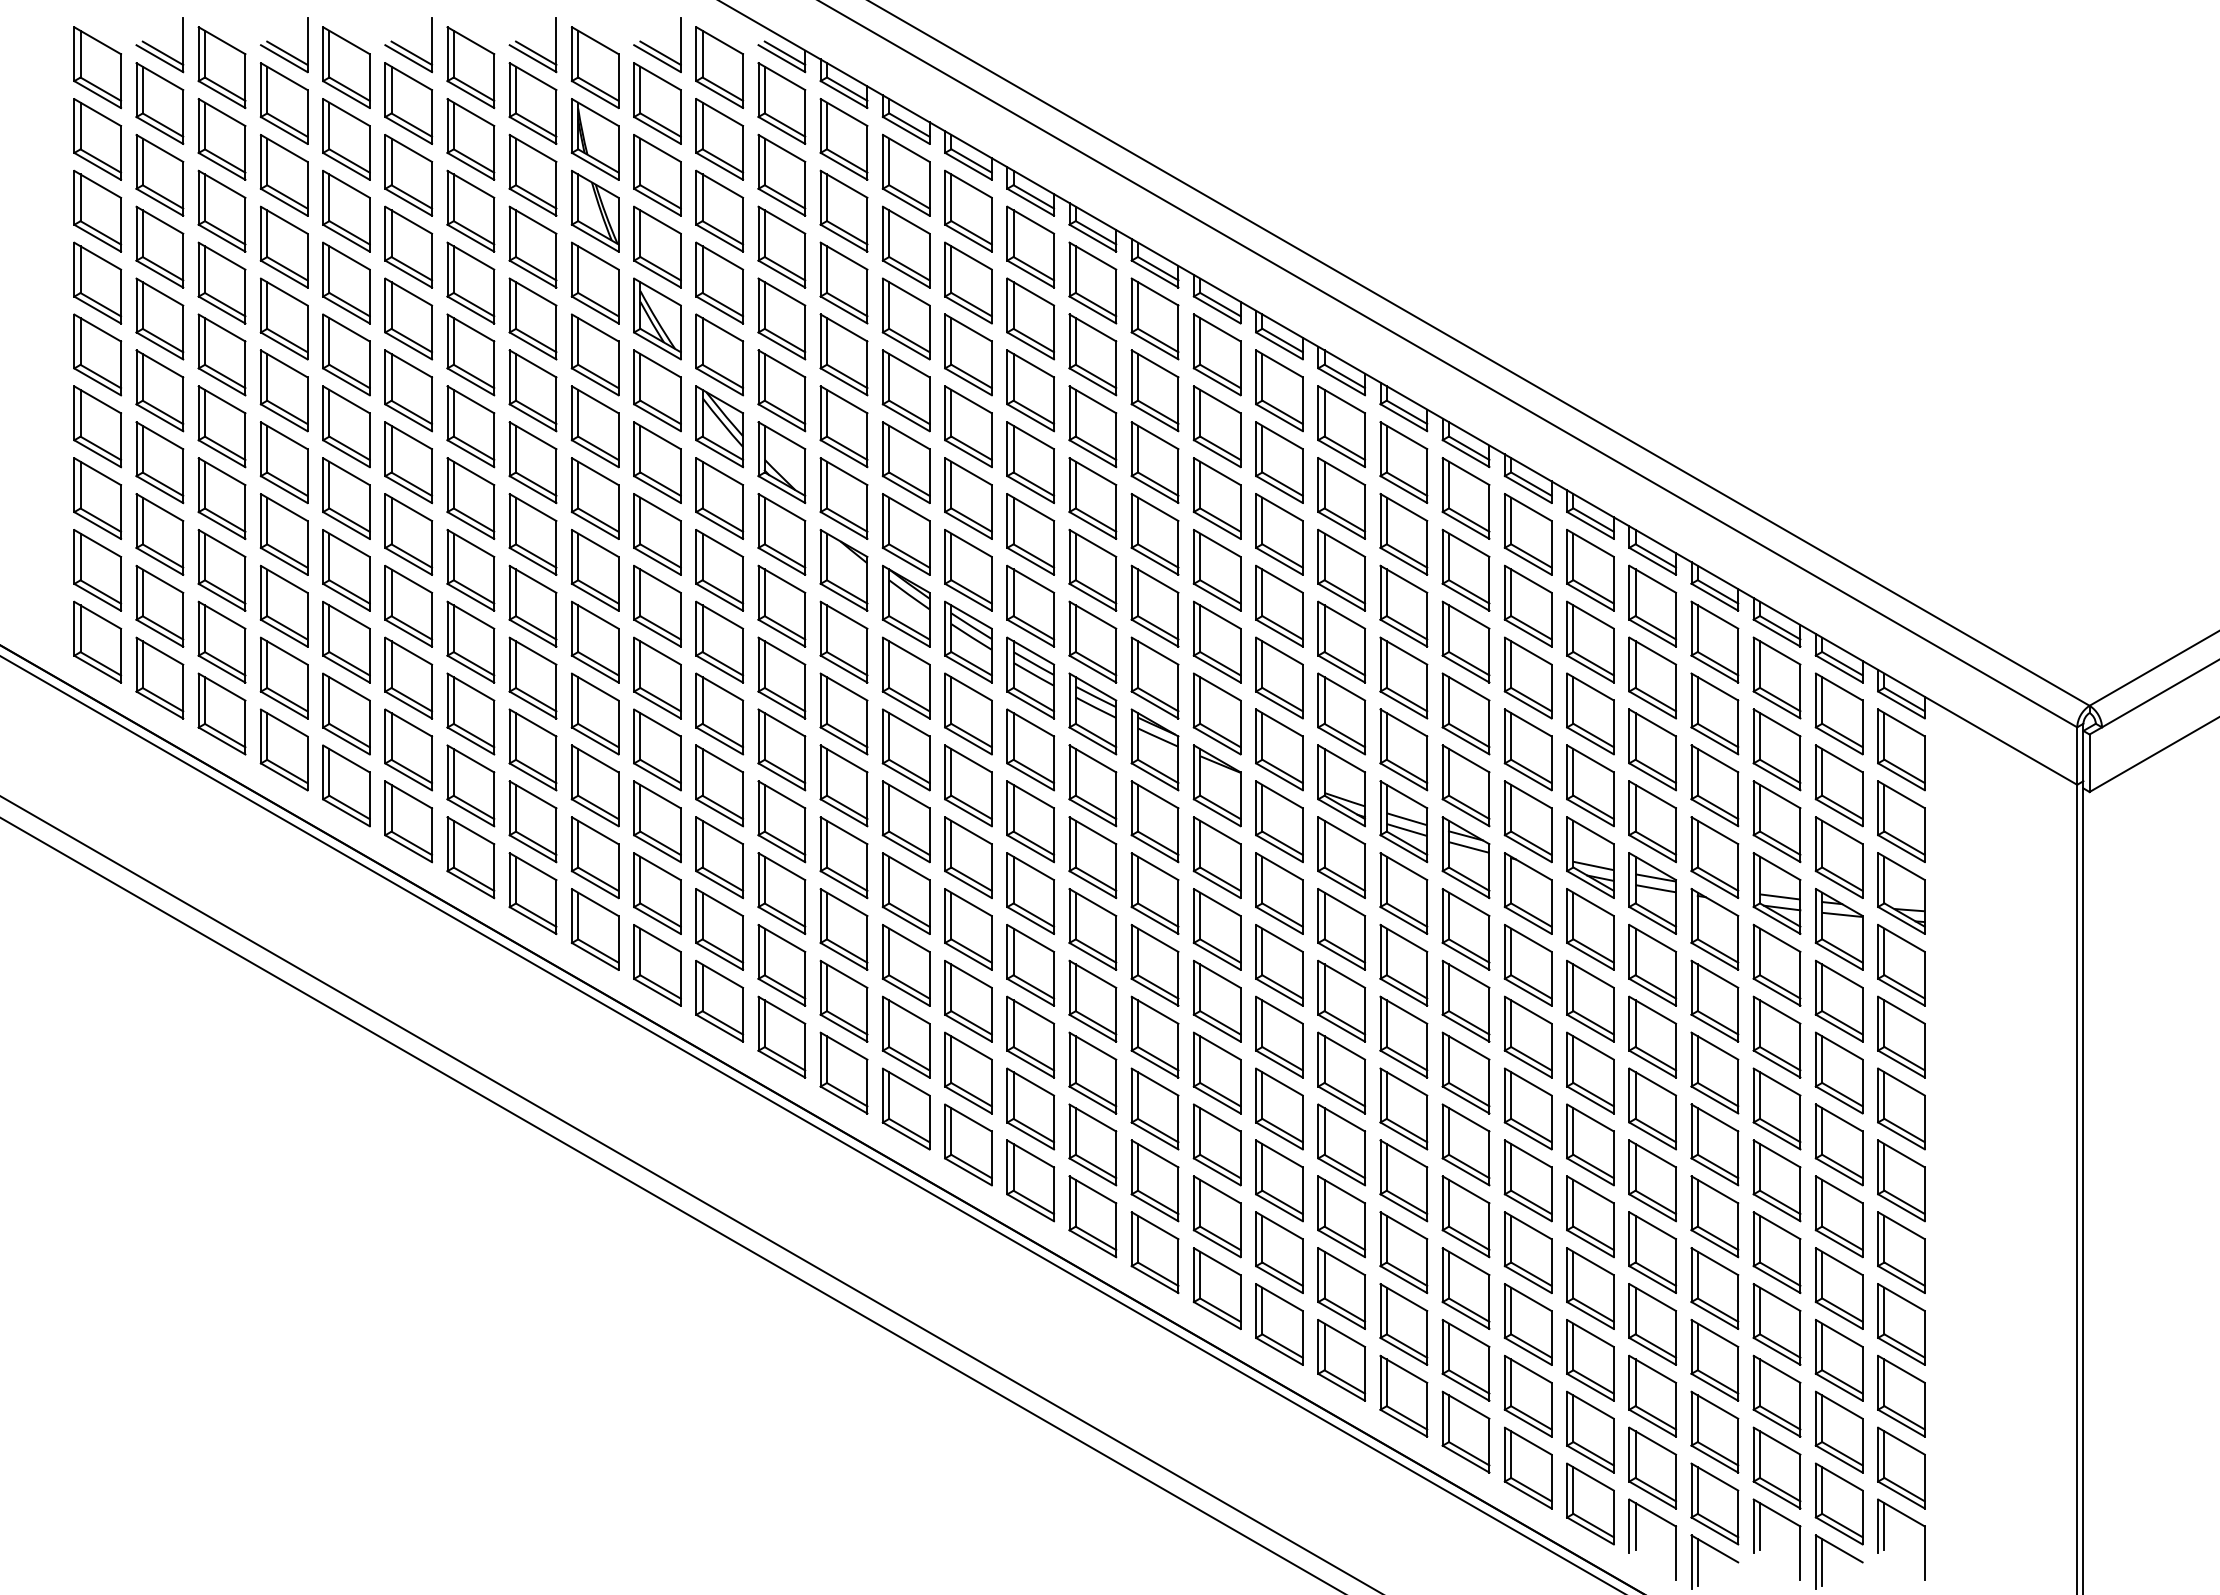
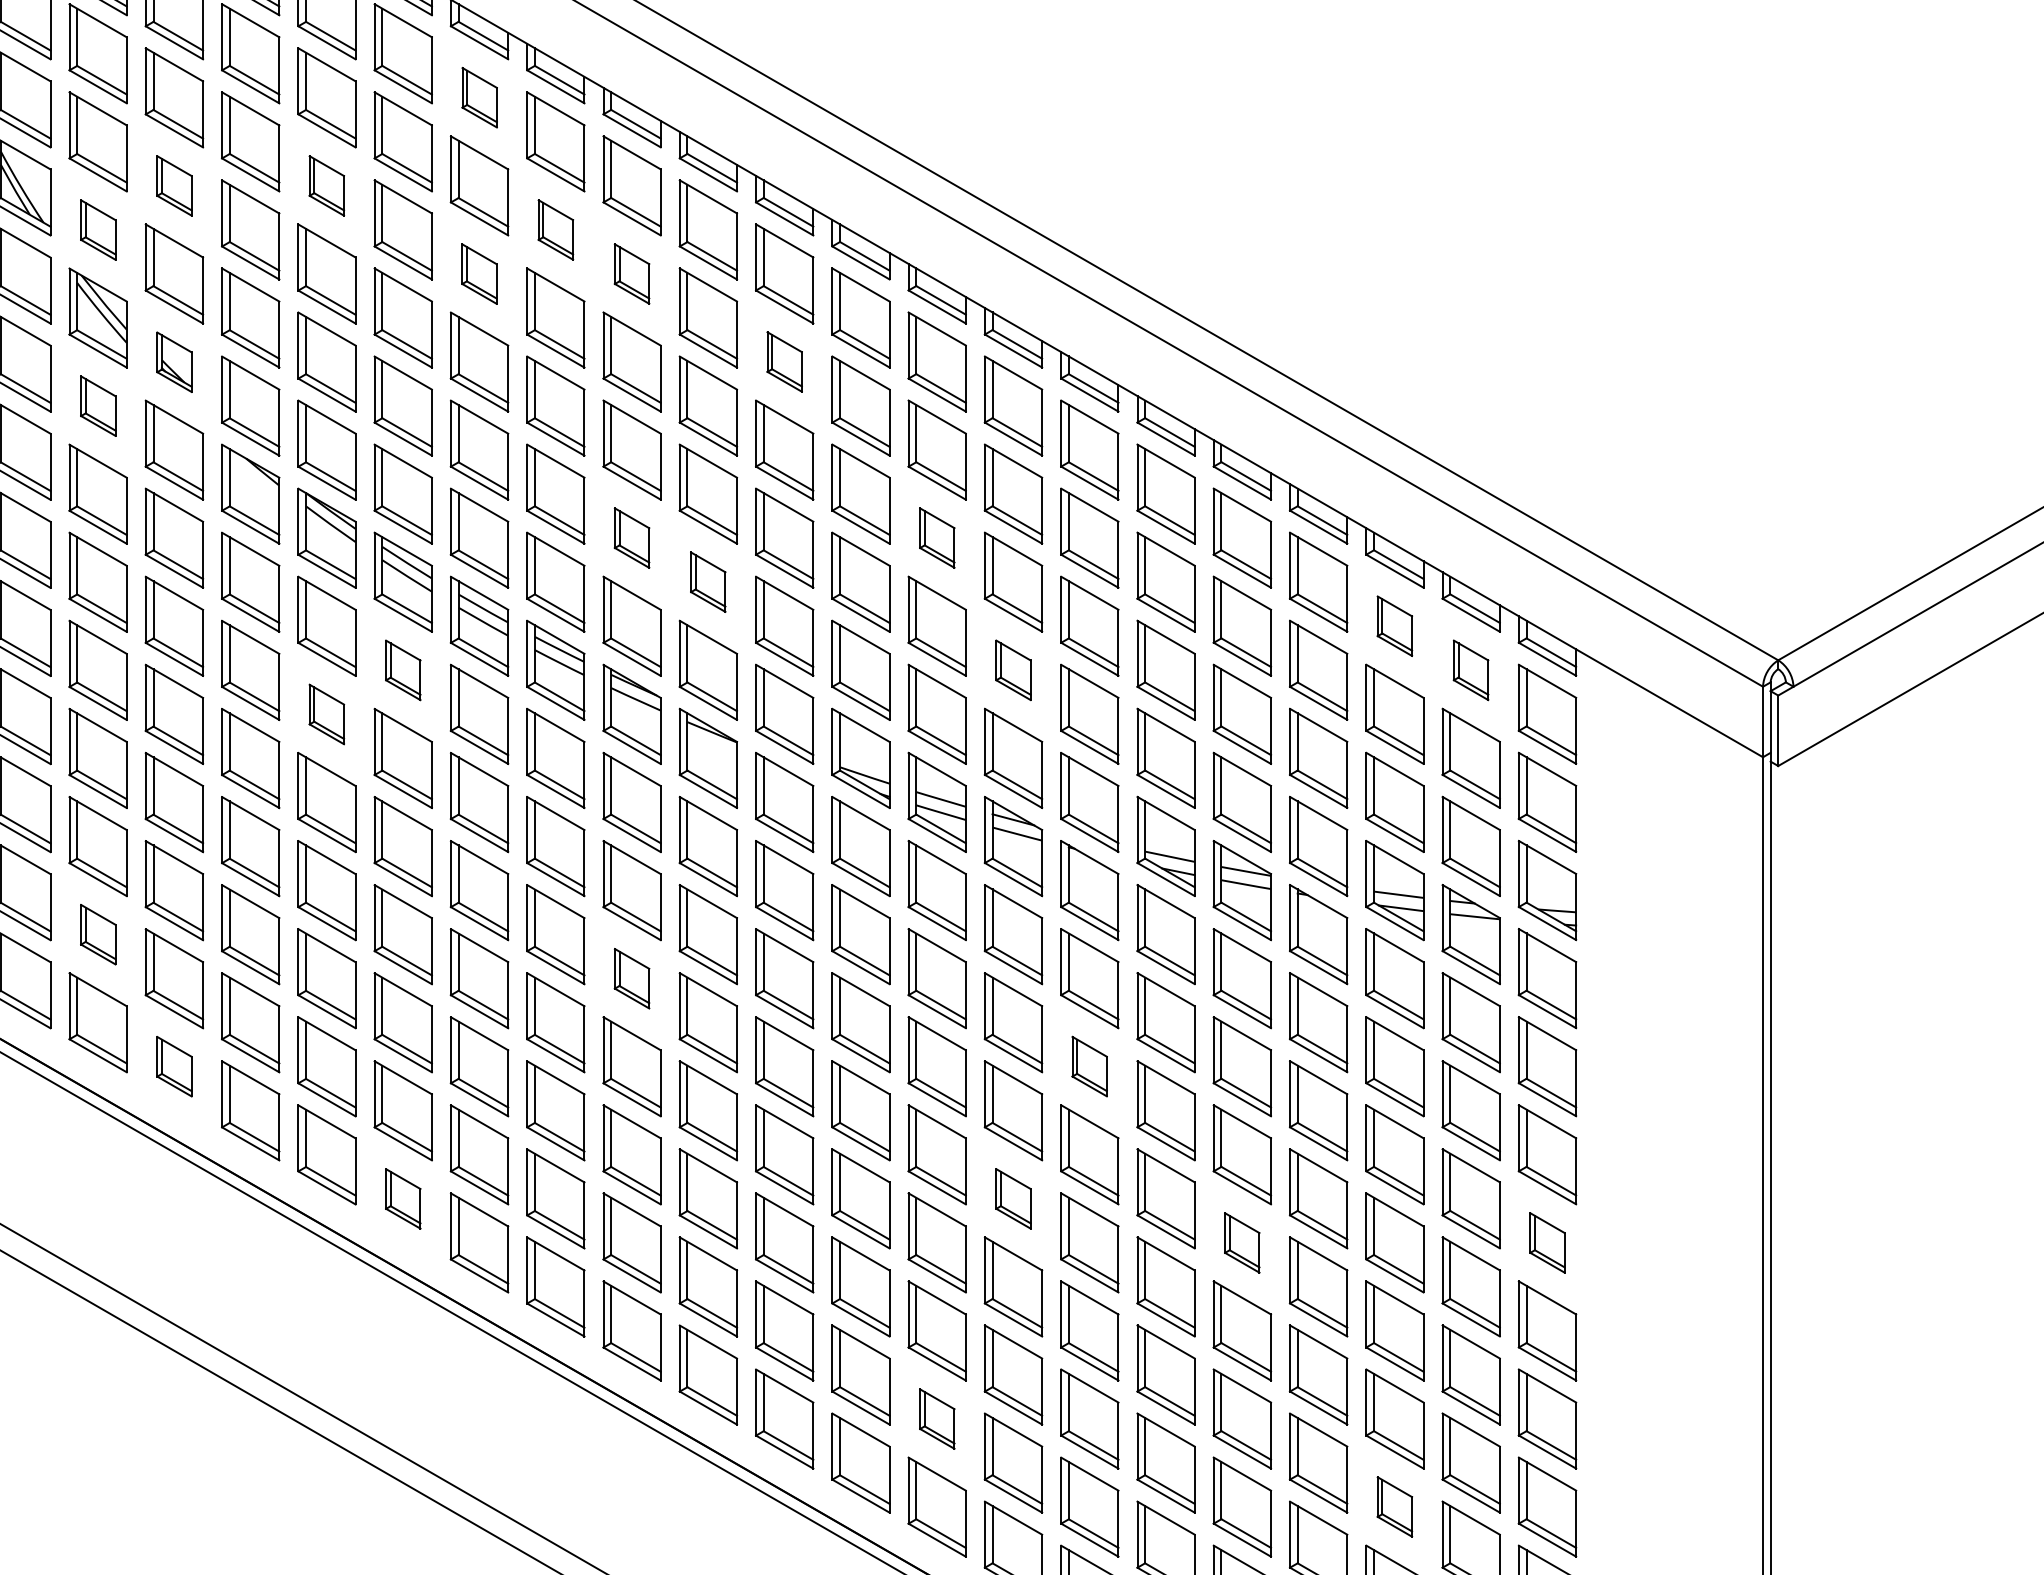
part: (1030, 246) -> (479, 97), size x0.6
part: (781, 318) -> (173, 185), size x0.6
part: (905, 318) -> (326, 185), size x0.6
part: (719, 354) -> (97, 229), size x0.6
part: (1092, 354) -> (555, 229), size x0.6
part: (1030, 390) -> (479, 273), size x0.6
part: (1154, 390) -> (631, 273), size x0.6
part: (781, 462) -> (173, 361), size x0.6
part: (1279, 462) -> (784, 361), size x0.6
part: (719, 498) -> (97, 406), size x0.6
part: (1154, 605) -> (631, 537), size x0.6
part: (1403, 605) -> (936, 537), size x0.6
part: (1216, 641) -> (707, 581), size x0.6
part: (1776, 677) -> (1394, 625), size x0.6
part: (968, 713) -> (403, 669), size x0.6
part: (1465, 713) -> (1012, 669), size x0.6
part: (1838, 713) -> (1470, 669), size x0.6
part: (905, 749) -> (326, 713), size x0.6
part: (719, 929) -> (97, 934), size x0.6
part: (1154, 965) -> (631, 978), size x0.6
part: (781, 1036) -> (173, 1065), size x0.6
part: (1527, 1036) -> (1088, 1065), size x0.6
part: (968, 1144) -> (403, 1198), size x0.6
part: (1465, 1144) -> (1012, 1198), size x0.6
part: (1652, 1180) -> (1242, 1242), size x0.6
part: (1901, 1180) -> (1547, 1242), size x0.6
part: (1403, 1324) -> (936, 1419), size x0.6
part: (1776, 1395) -> (1394, 1506), size x0.6

